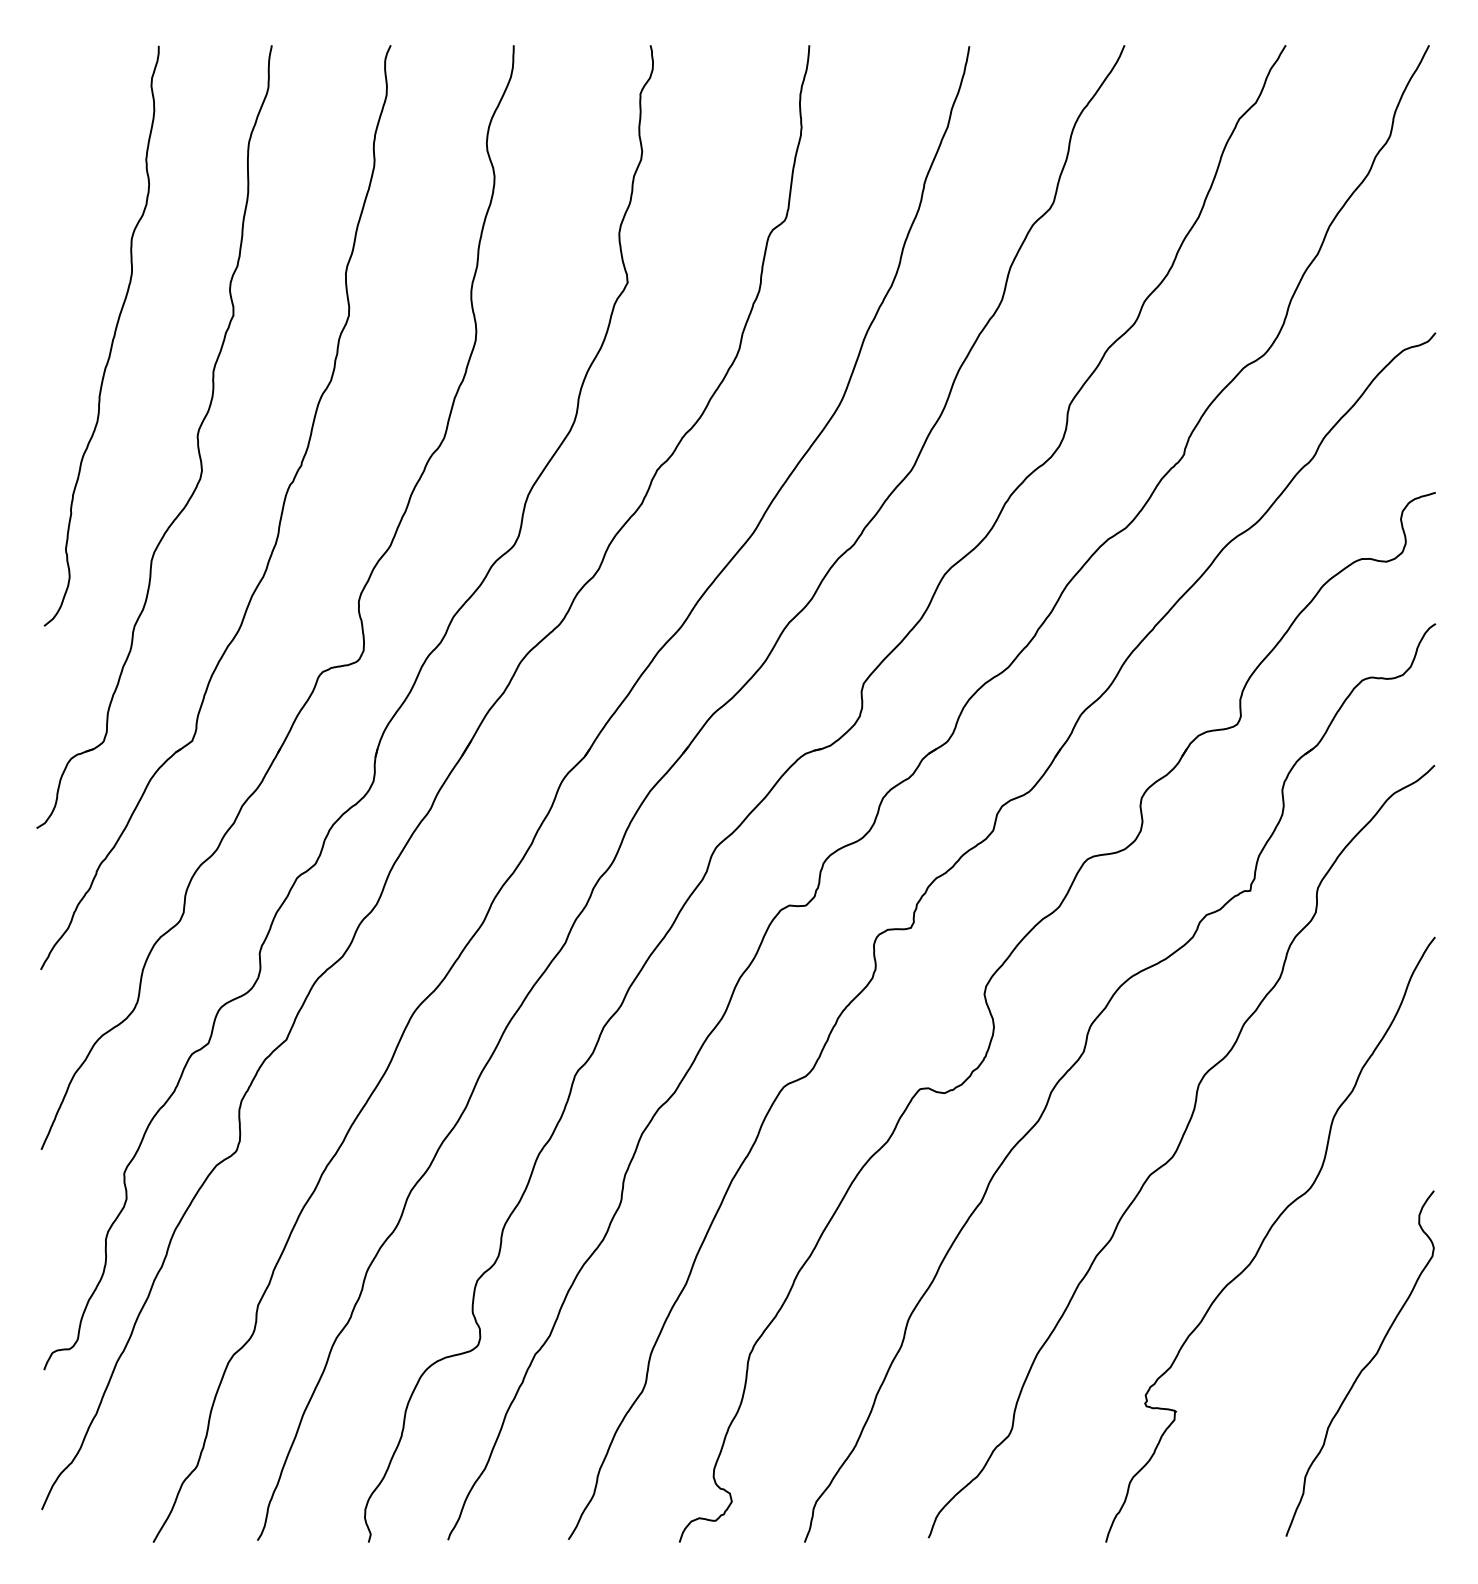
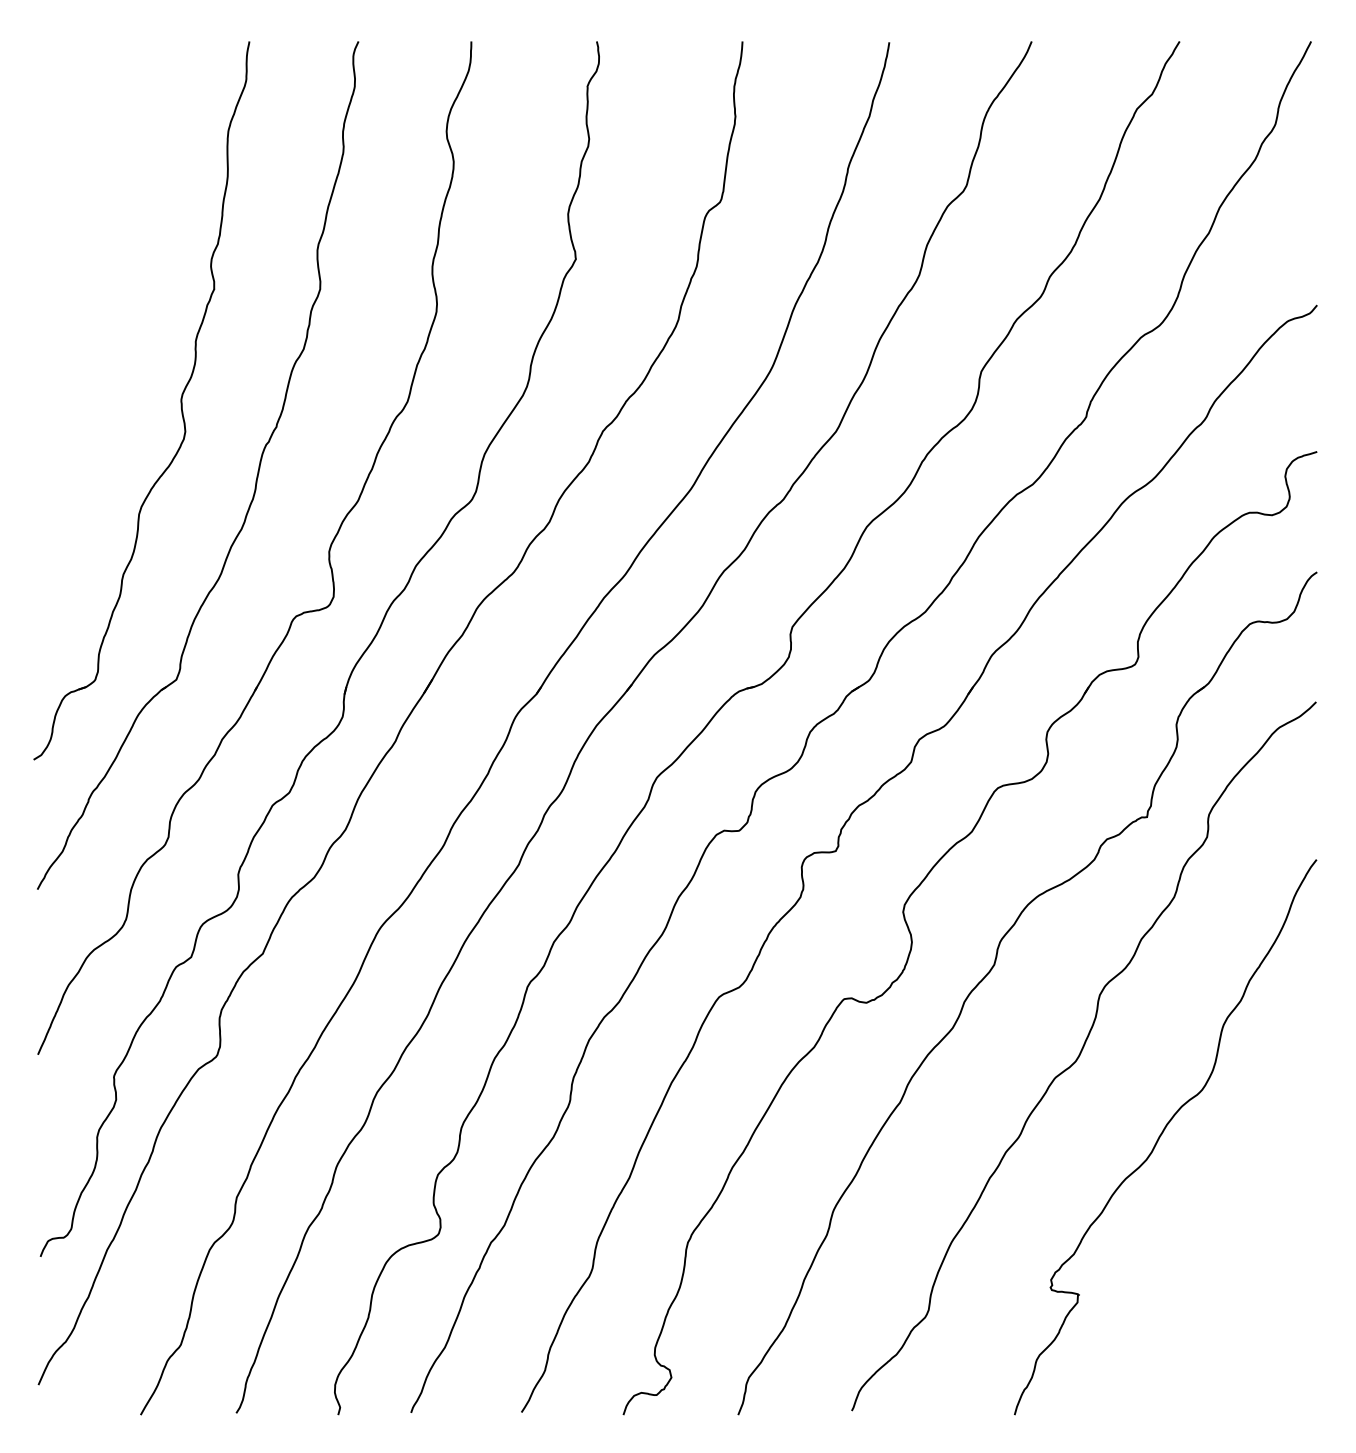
curve: (112, 338) -> (103, 310), removed
curve: (1363, 1367) -> (1250, 1254), removed

